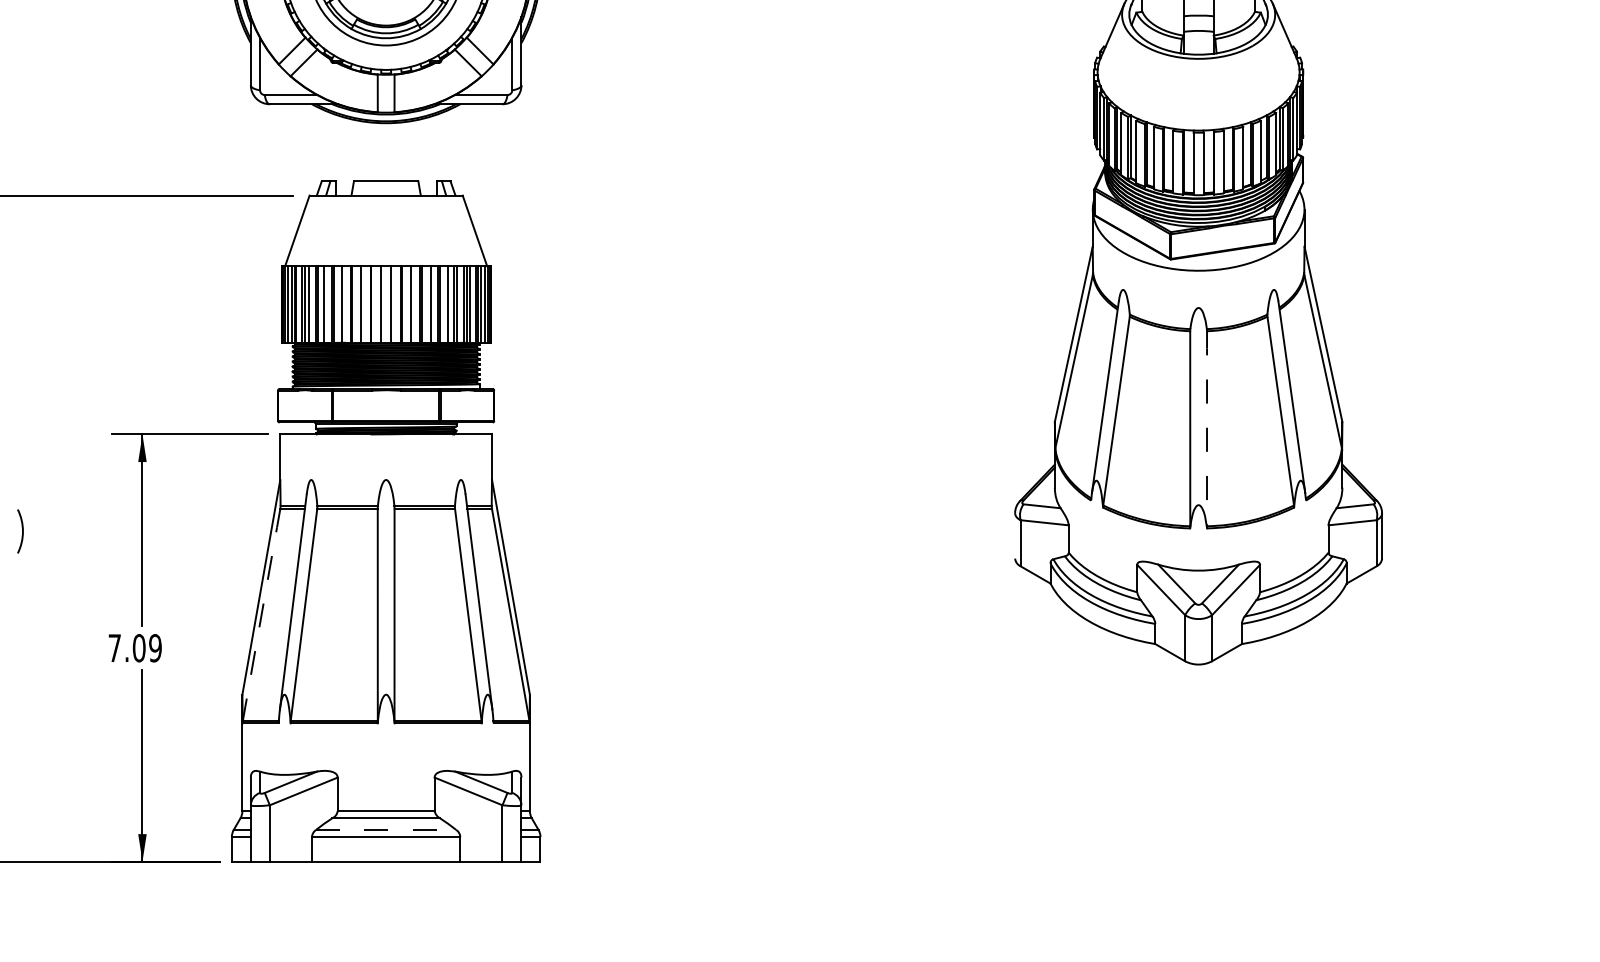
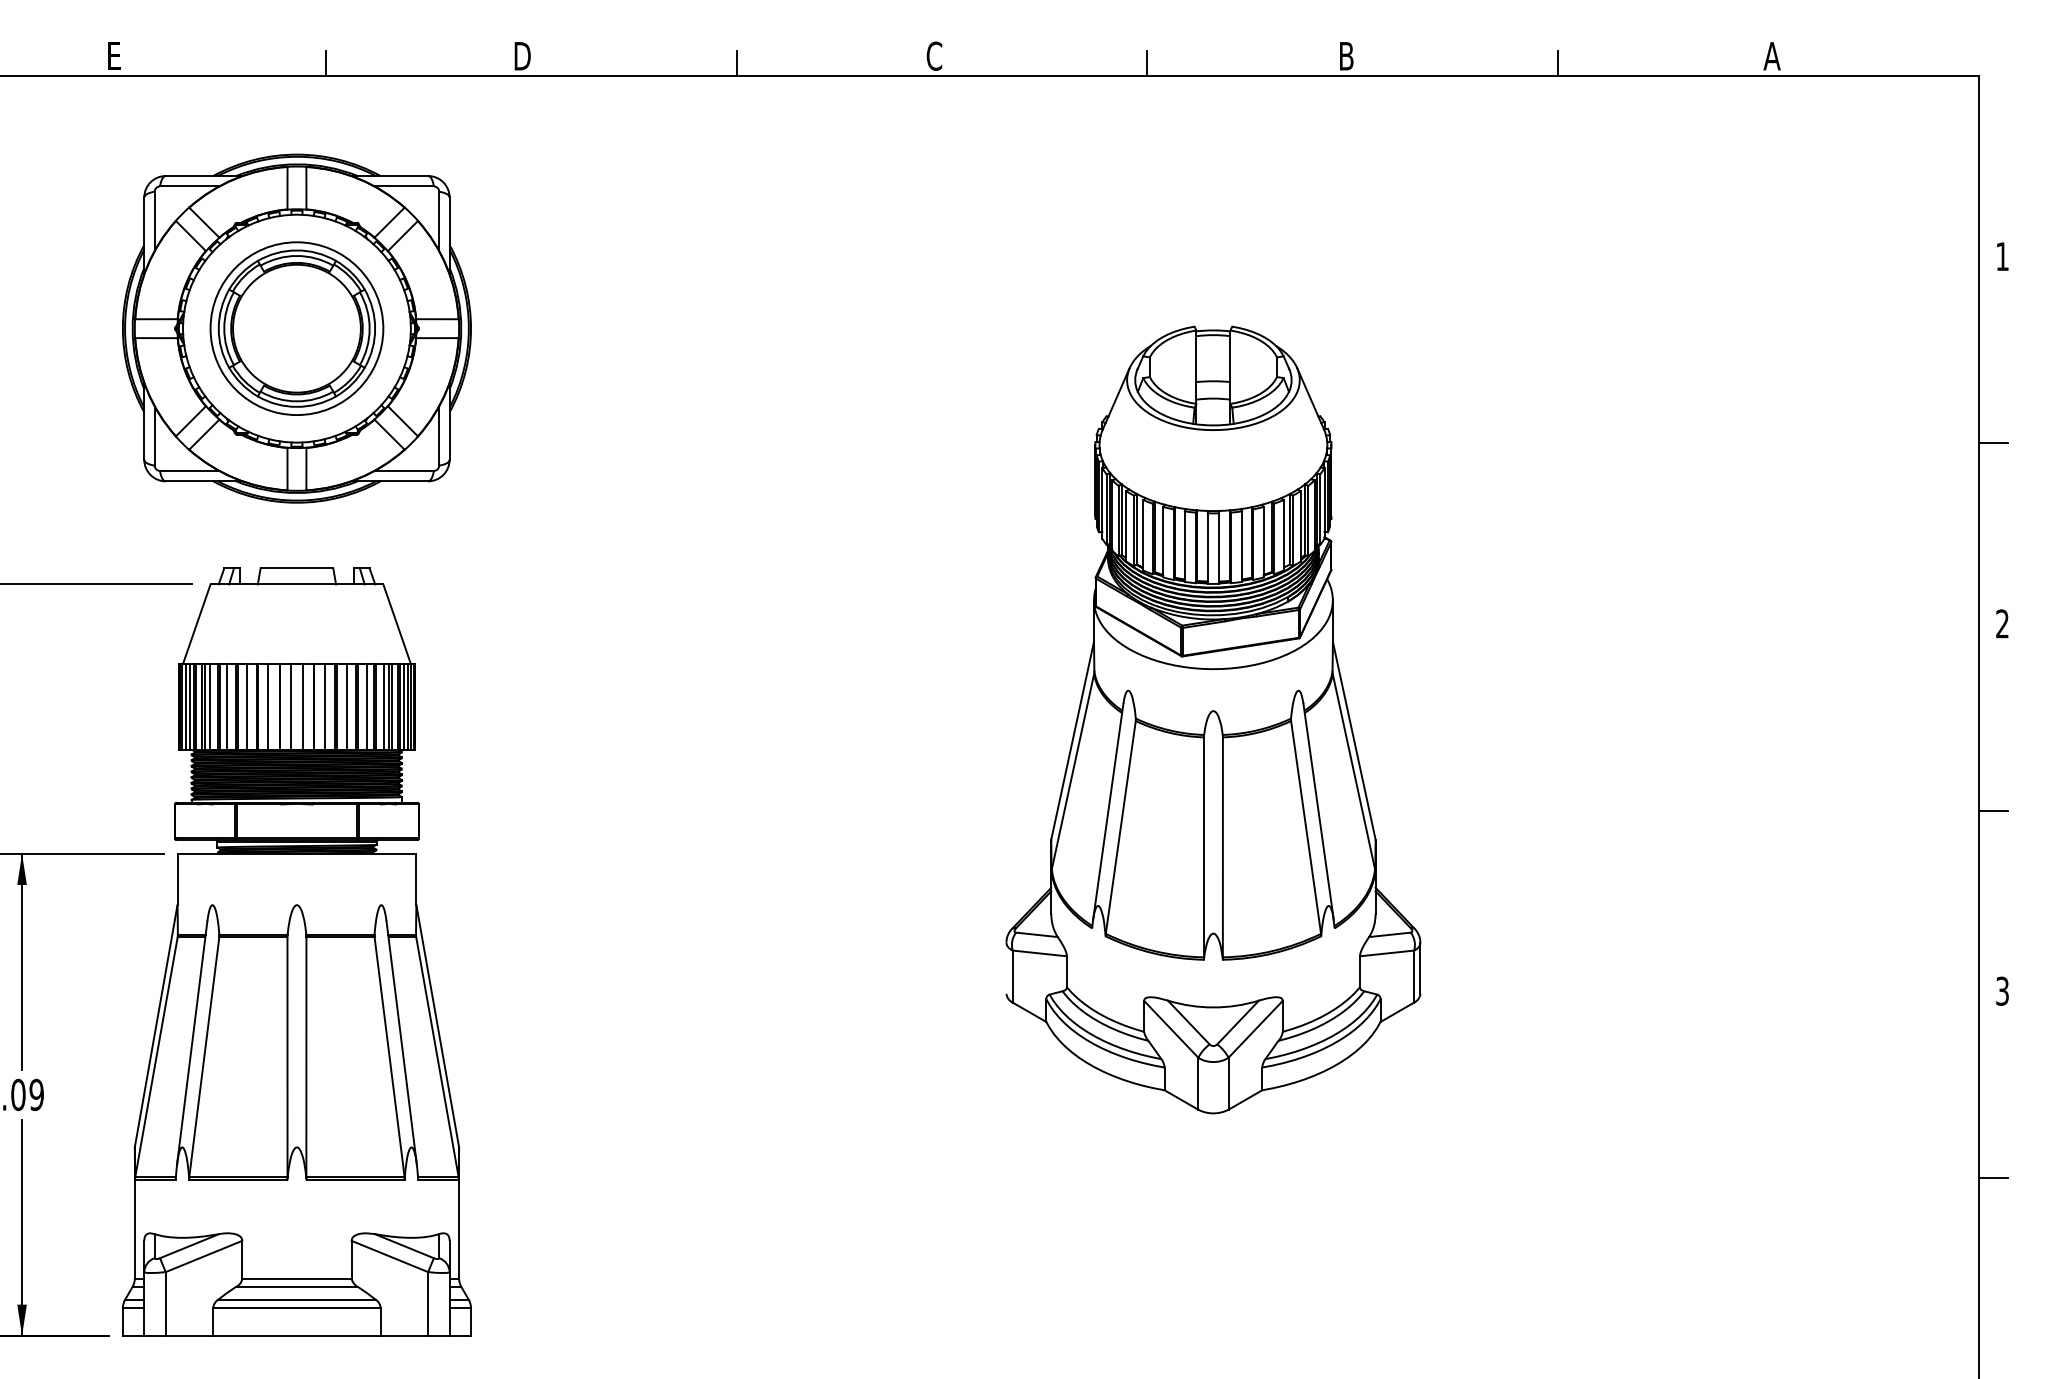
line: (1206, 427) -> (1222, 846), dashed -> solid
line: (261, 614) -> (156, 1056), dashed -> solid
line: (386, 829) -> (297, 1299), dashed -> solid

